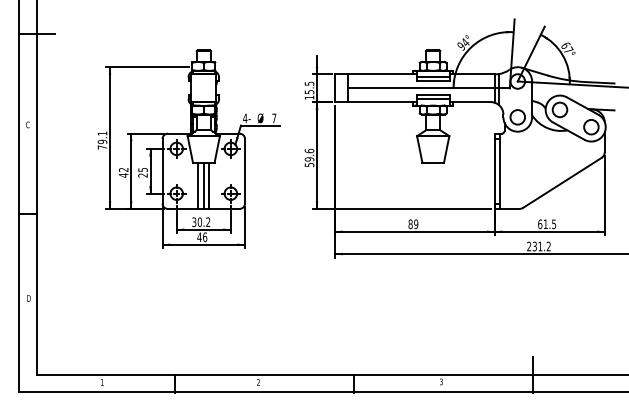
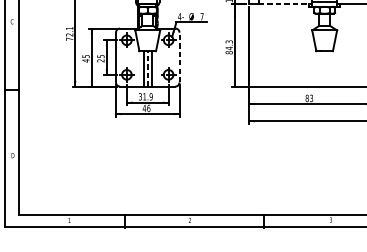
line: (382, 102) -> (285, 4), solid -> dashed
text: (102, 141) -> (69, 34), 79.1 -> 72.1
text: (309, 157) -> (229, 46), 59.6 -> 84.3
text: (123, 169) -> (85, 56), 42 -> 45
line: (245, 170) -> (179, 56), solid -> dashed
line: (203, 186) -> (147, 69), solid -> dashed
text: (203, 222) -> (147, 97), 30.2 -> 31.9
text: (416, 223) -> (311, 97), 89 -> 83

